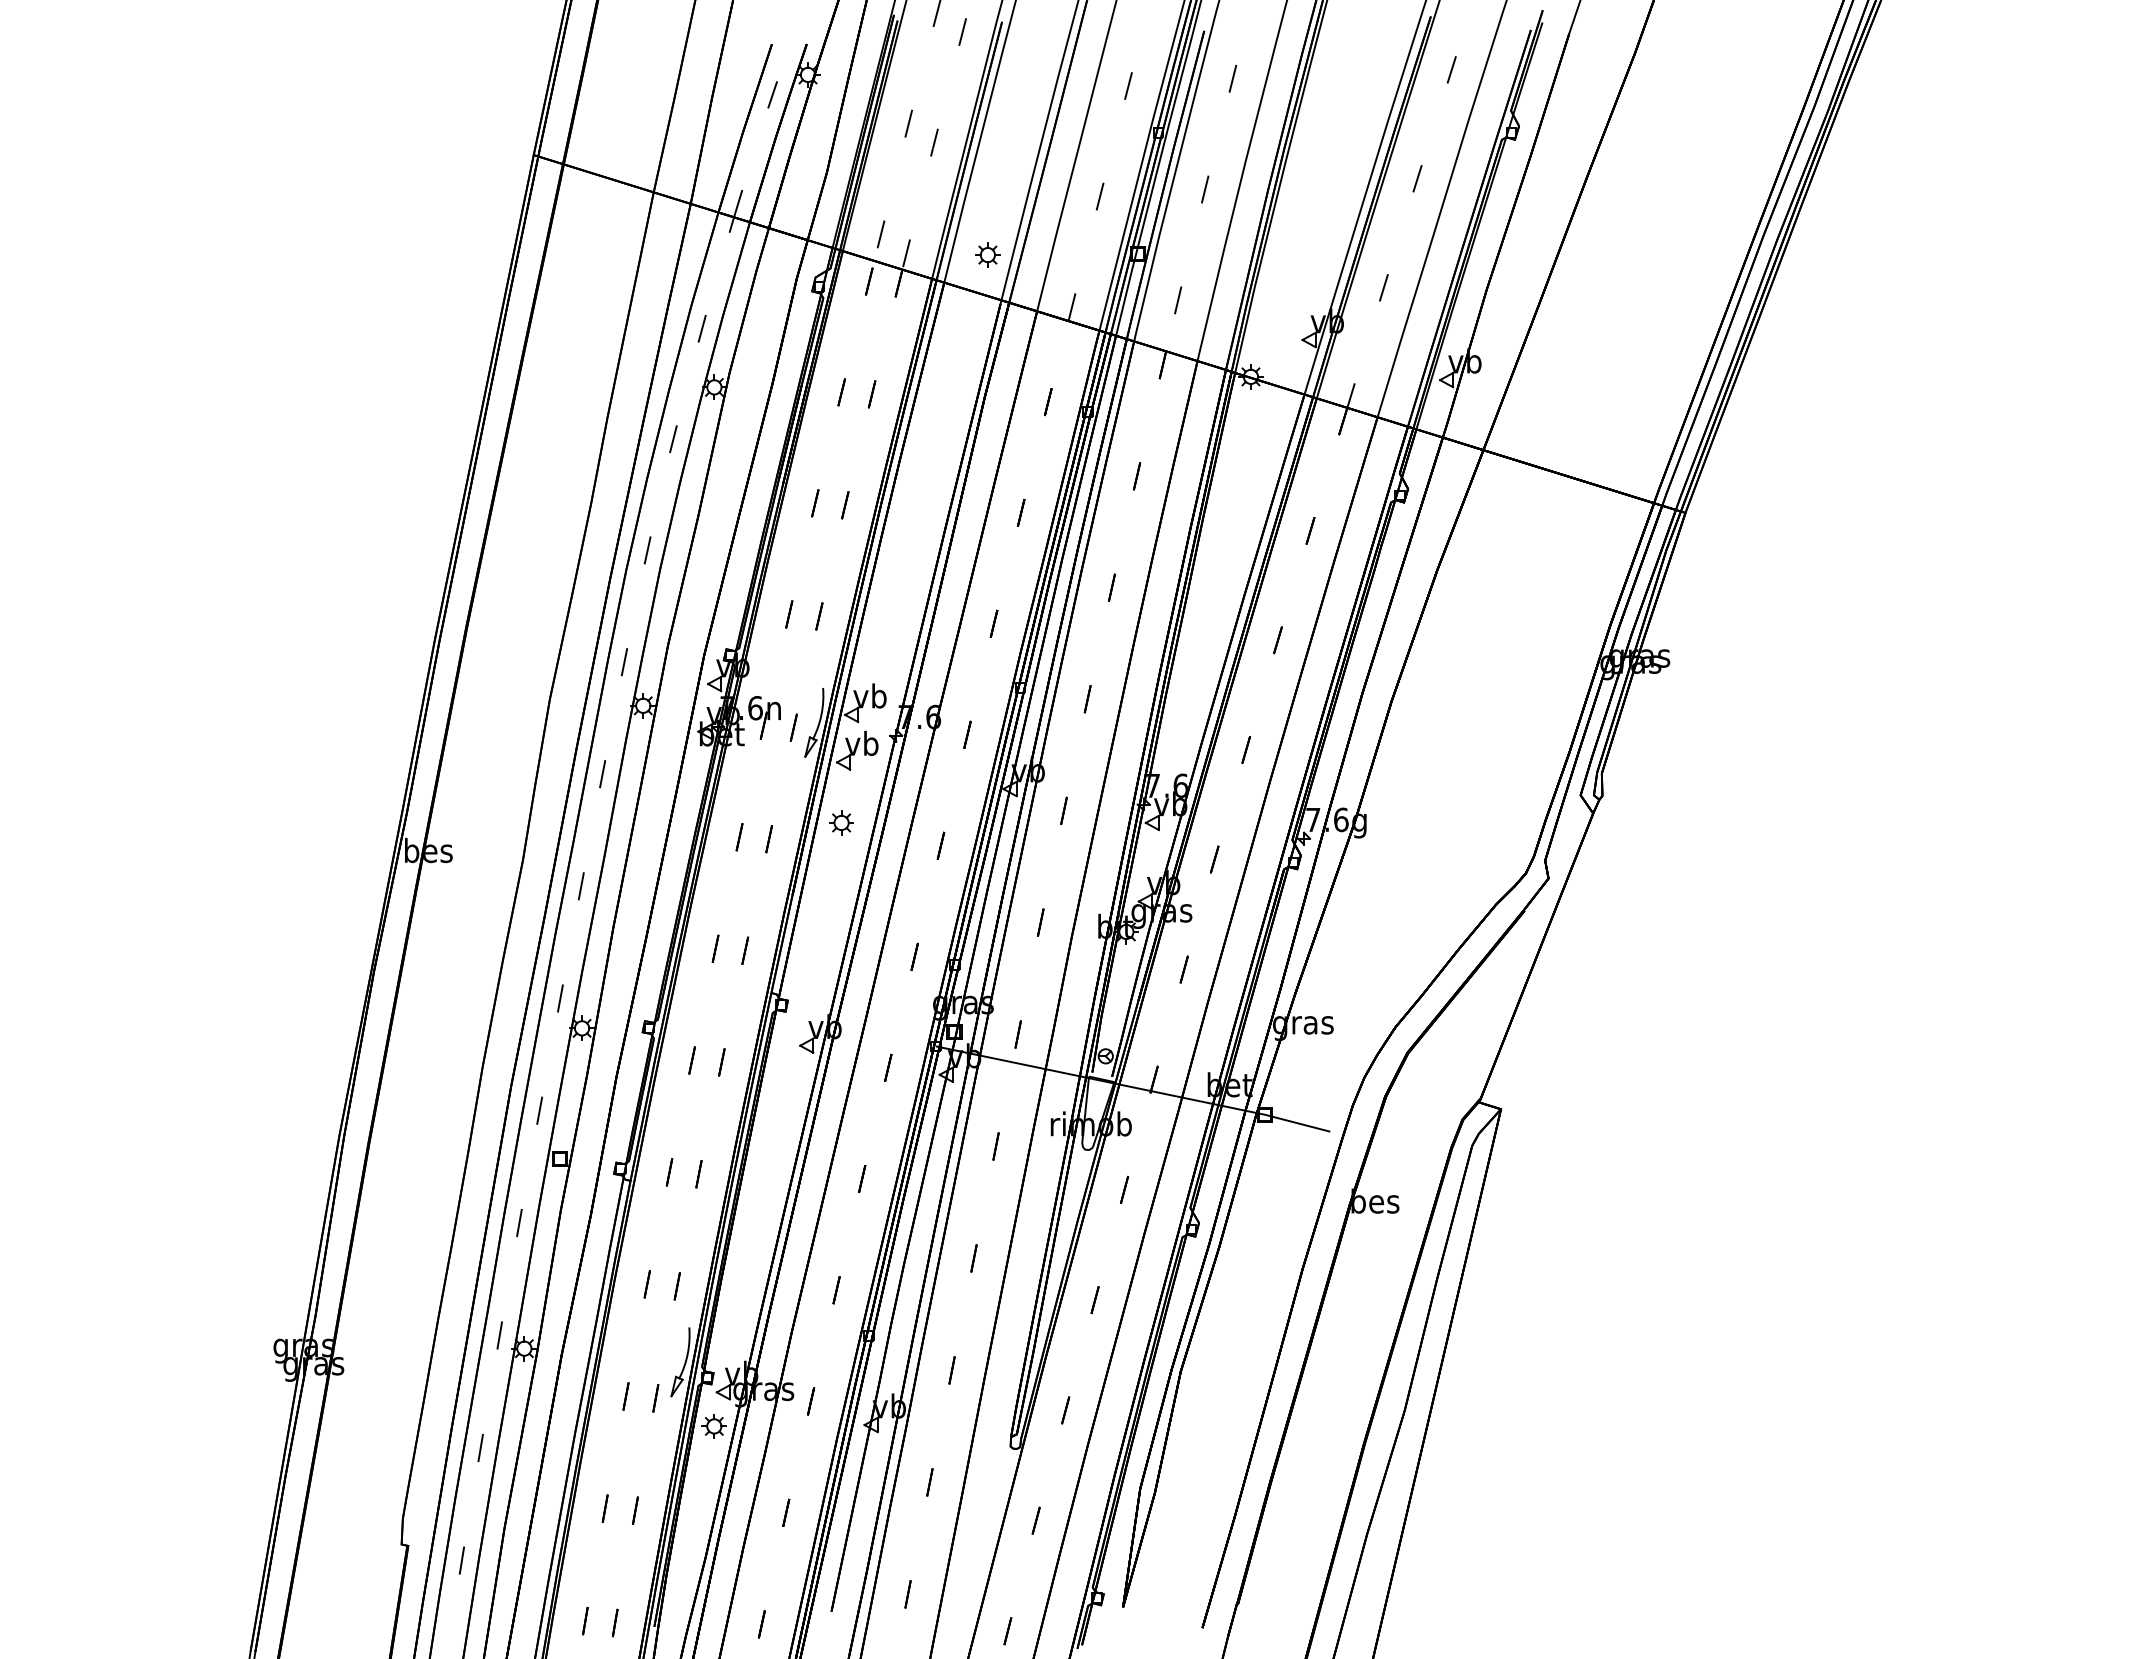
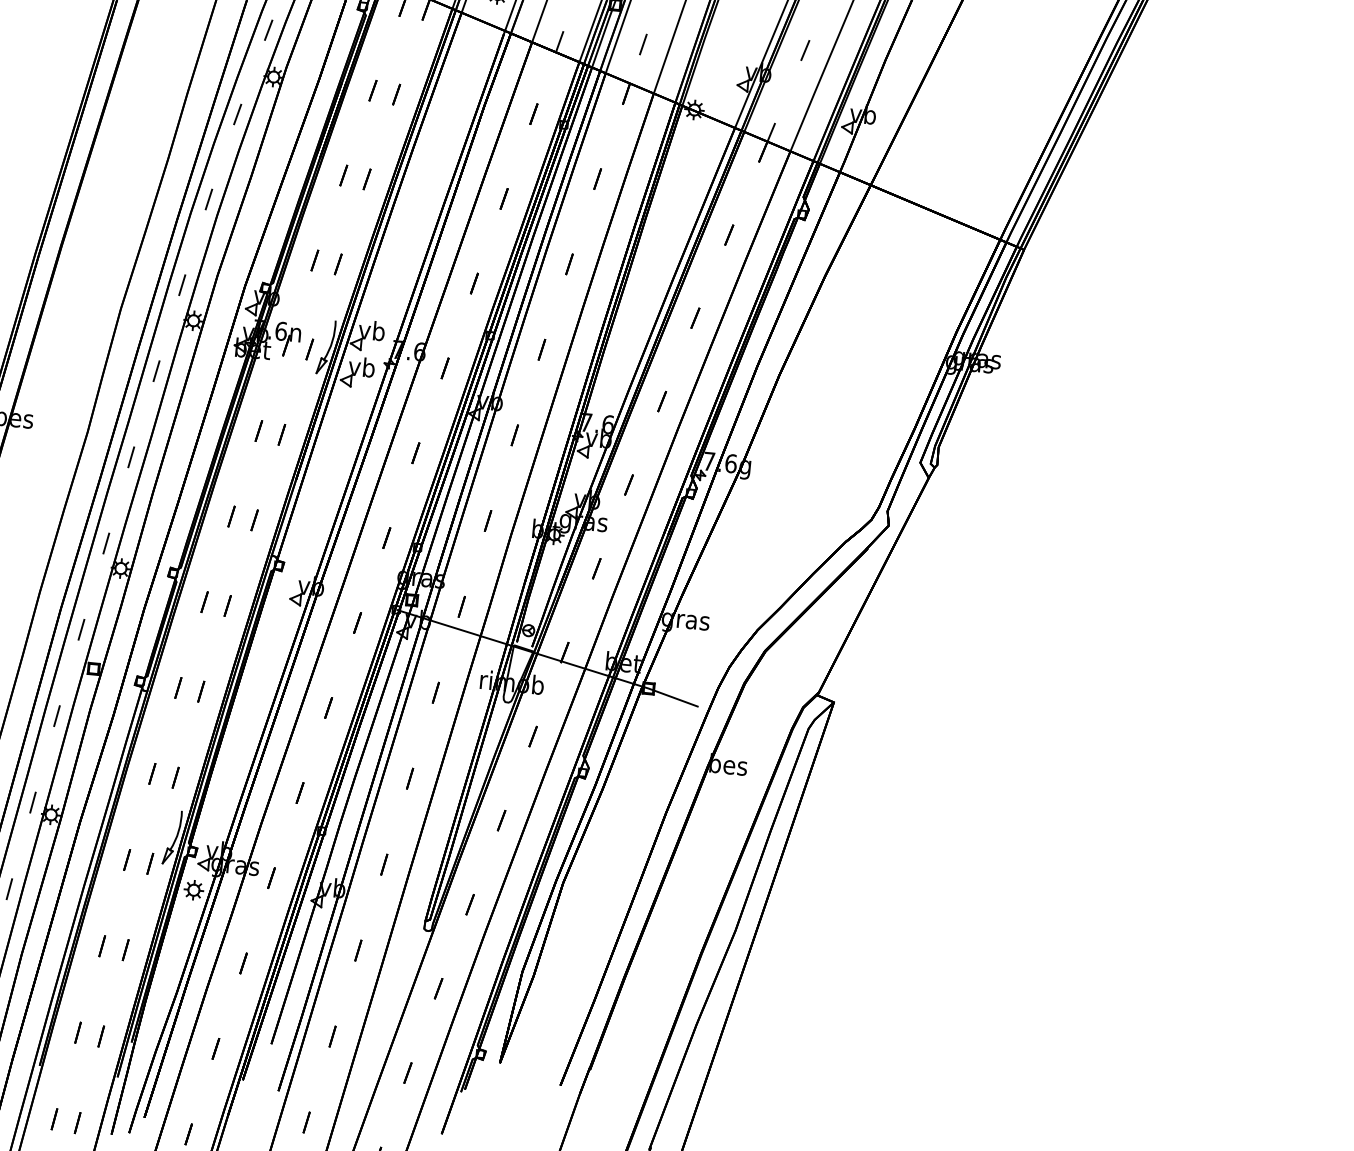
part: (841, 822) -> (339, 427), removed

